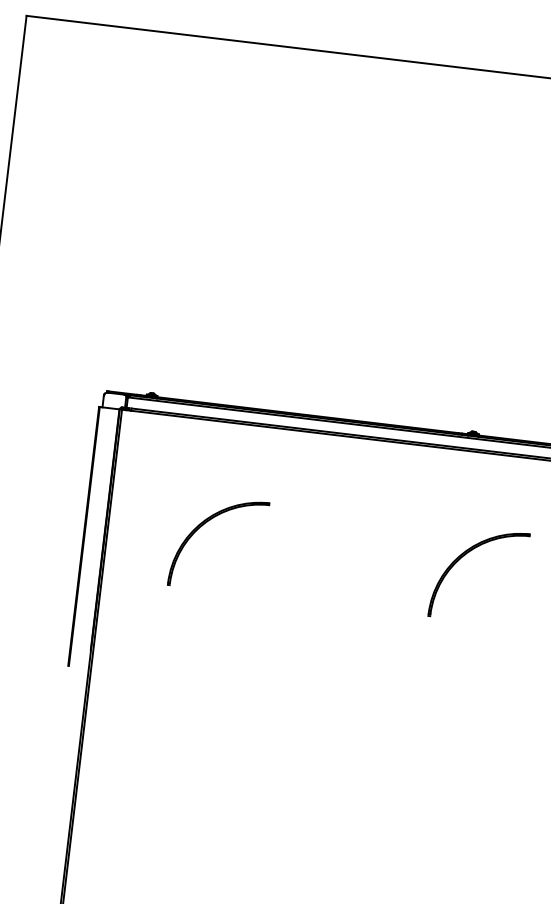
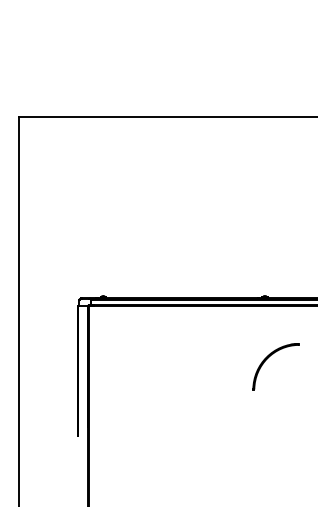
part: (205, 525) -> (137, 358), removed

